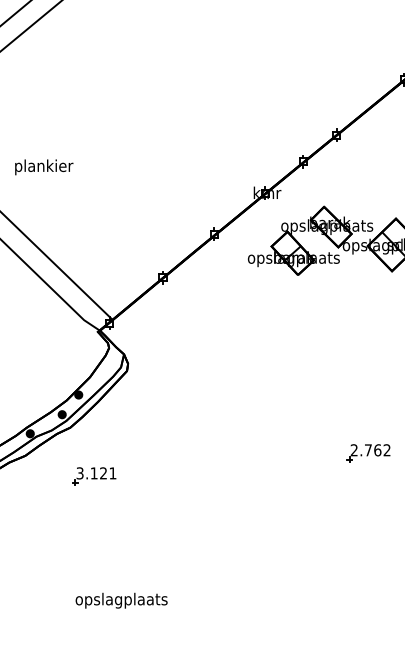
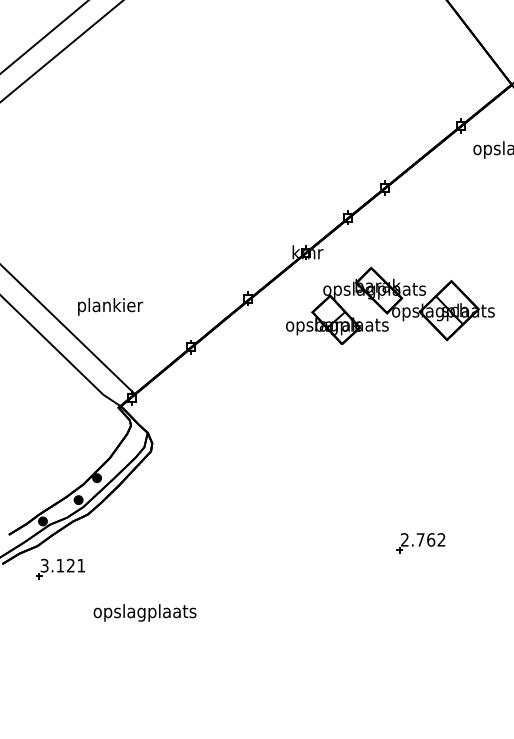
text: (44, 167) -> (110, 306), moved
part: (94, 475) -> (60, 568), moved
text: (121, 600) -> (144, 612), moved

